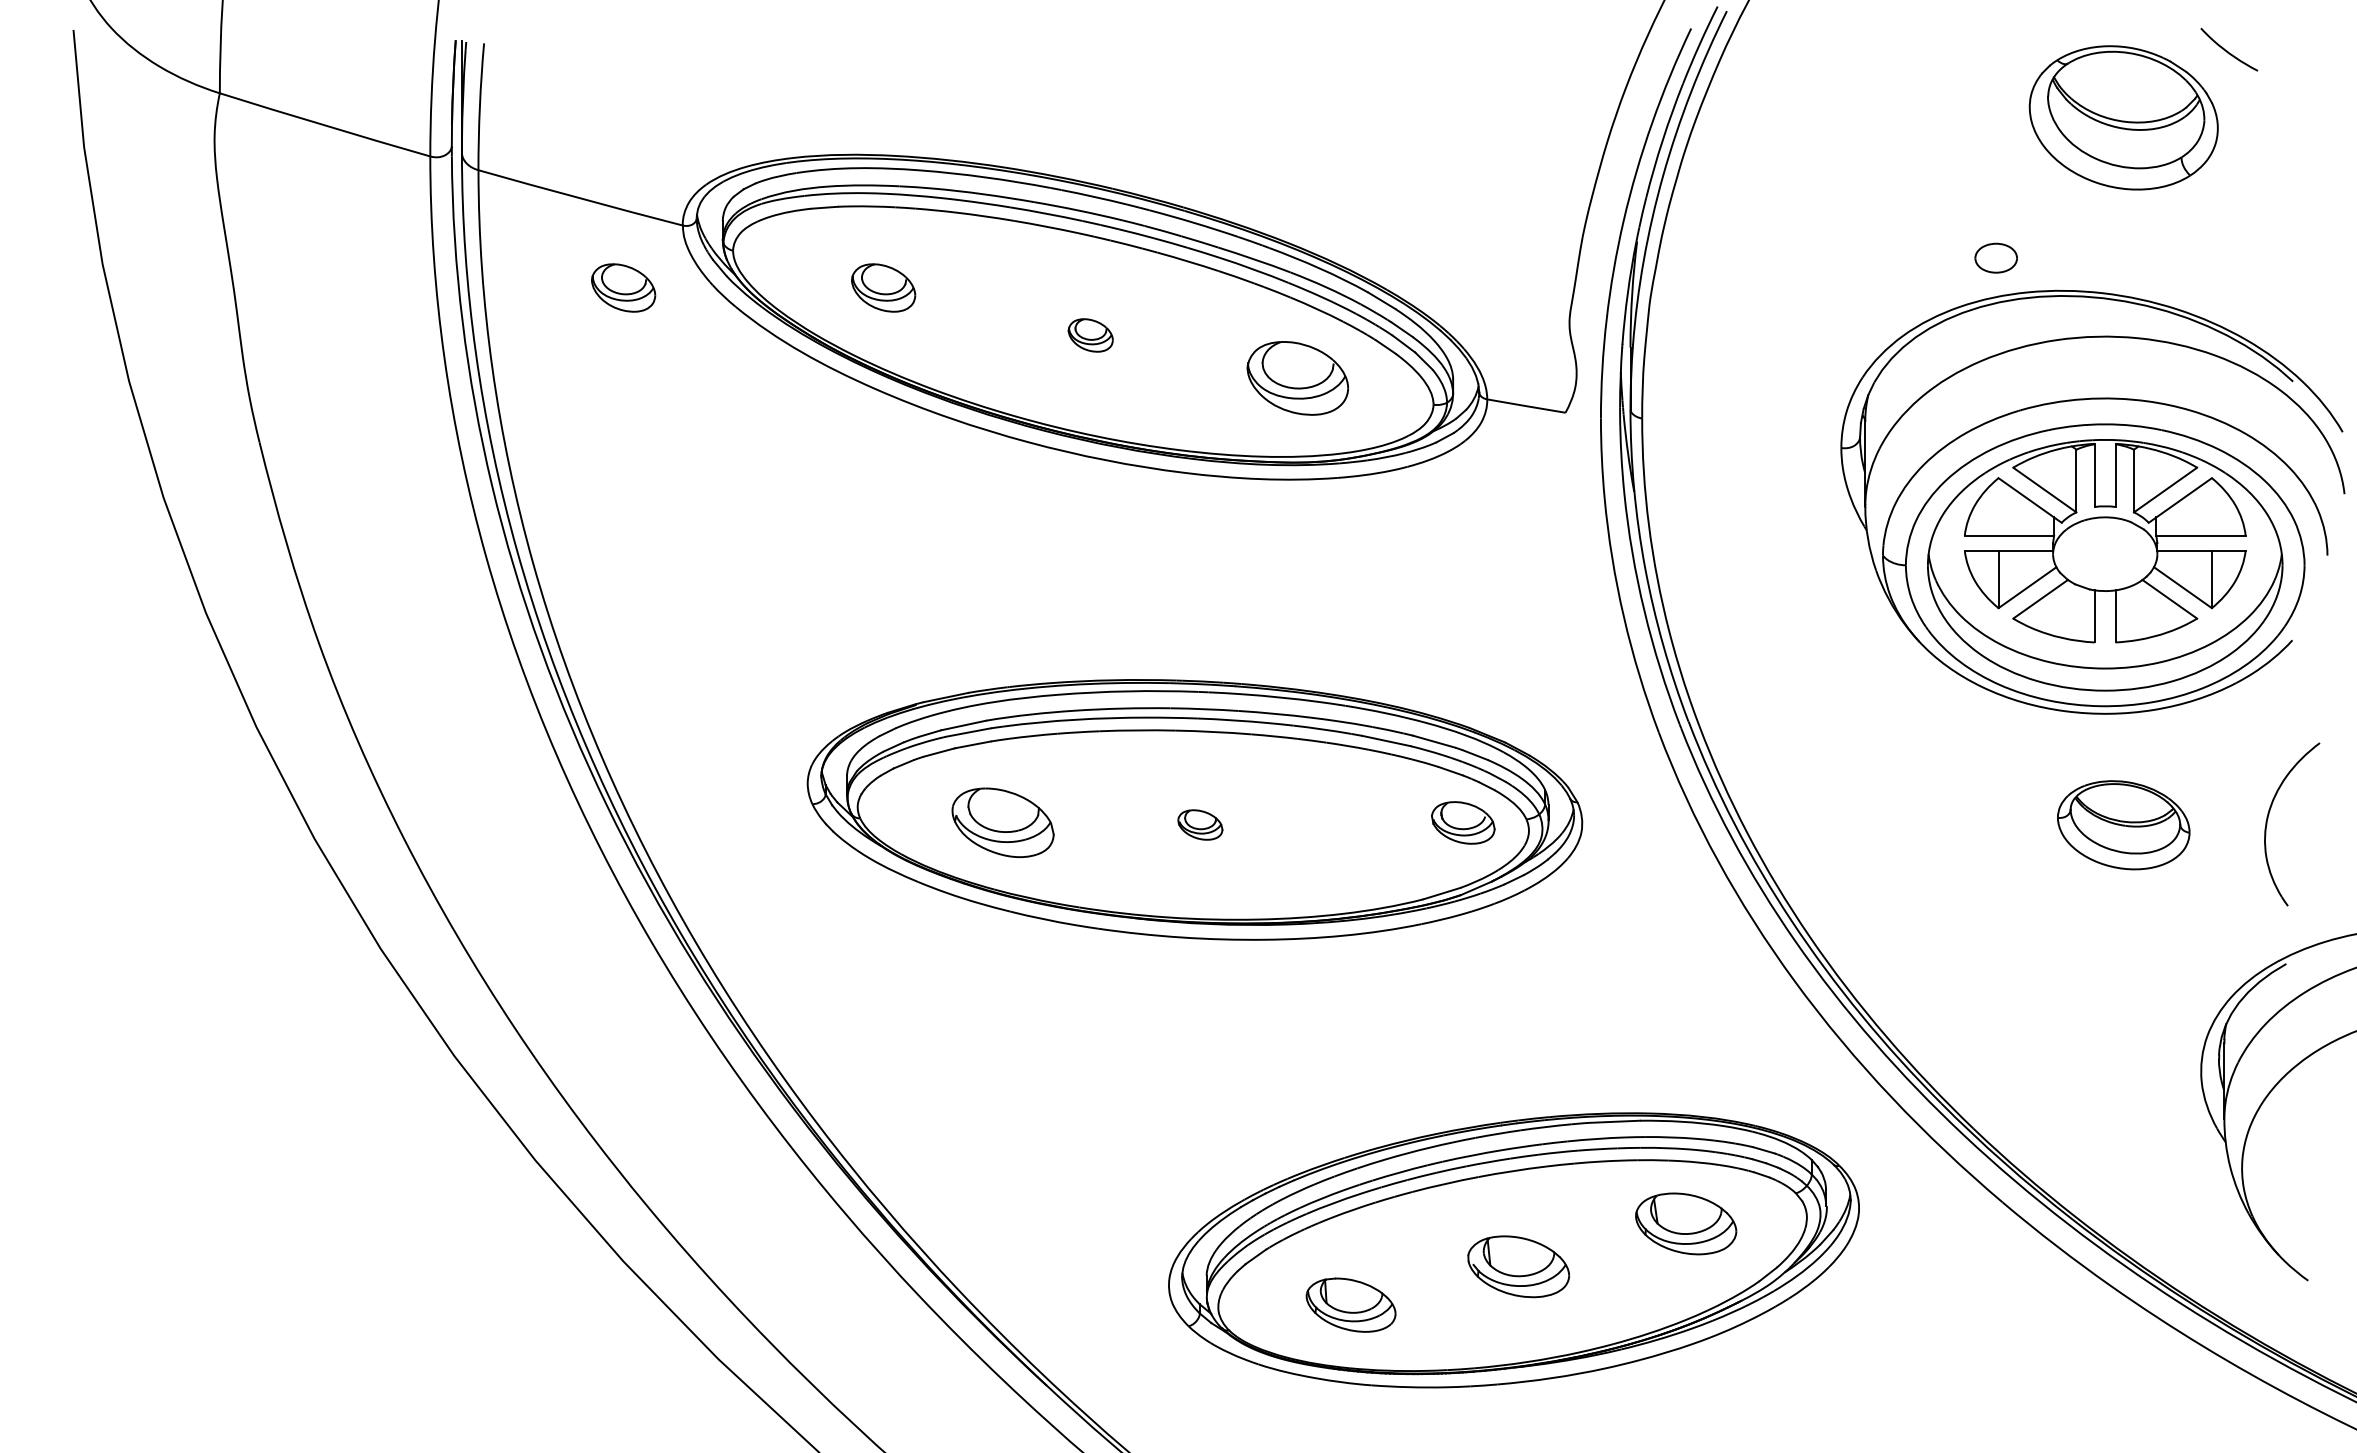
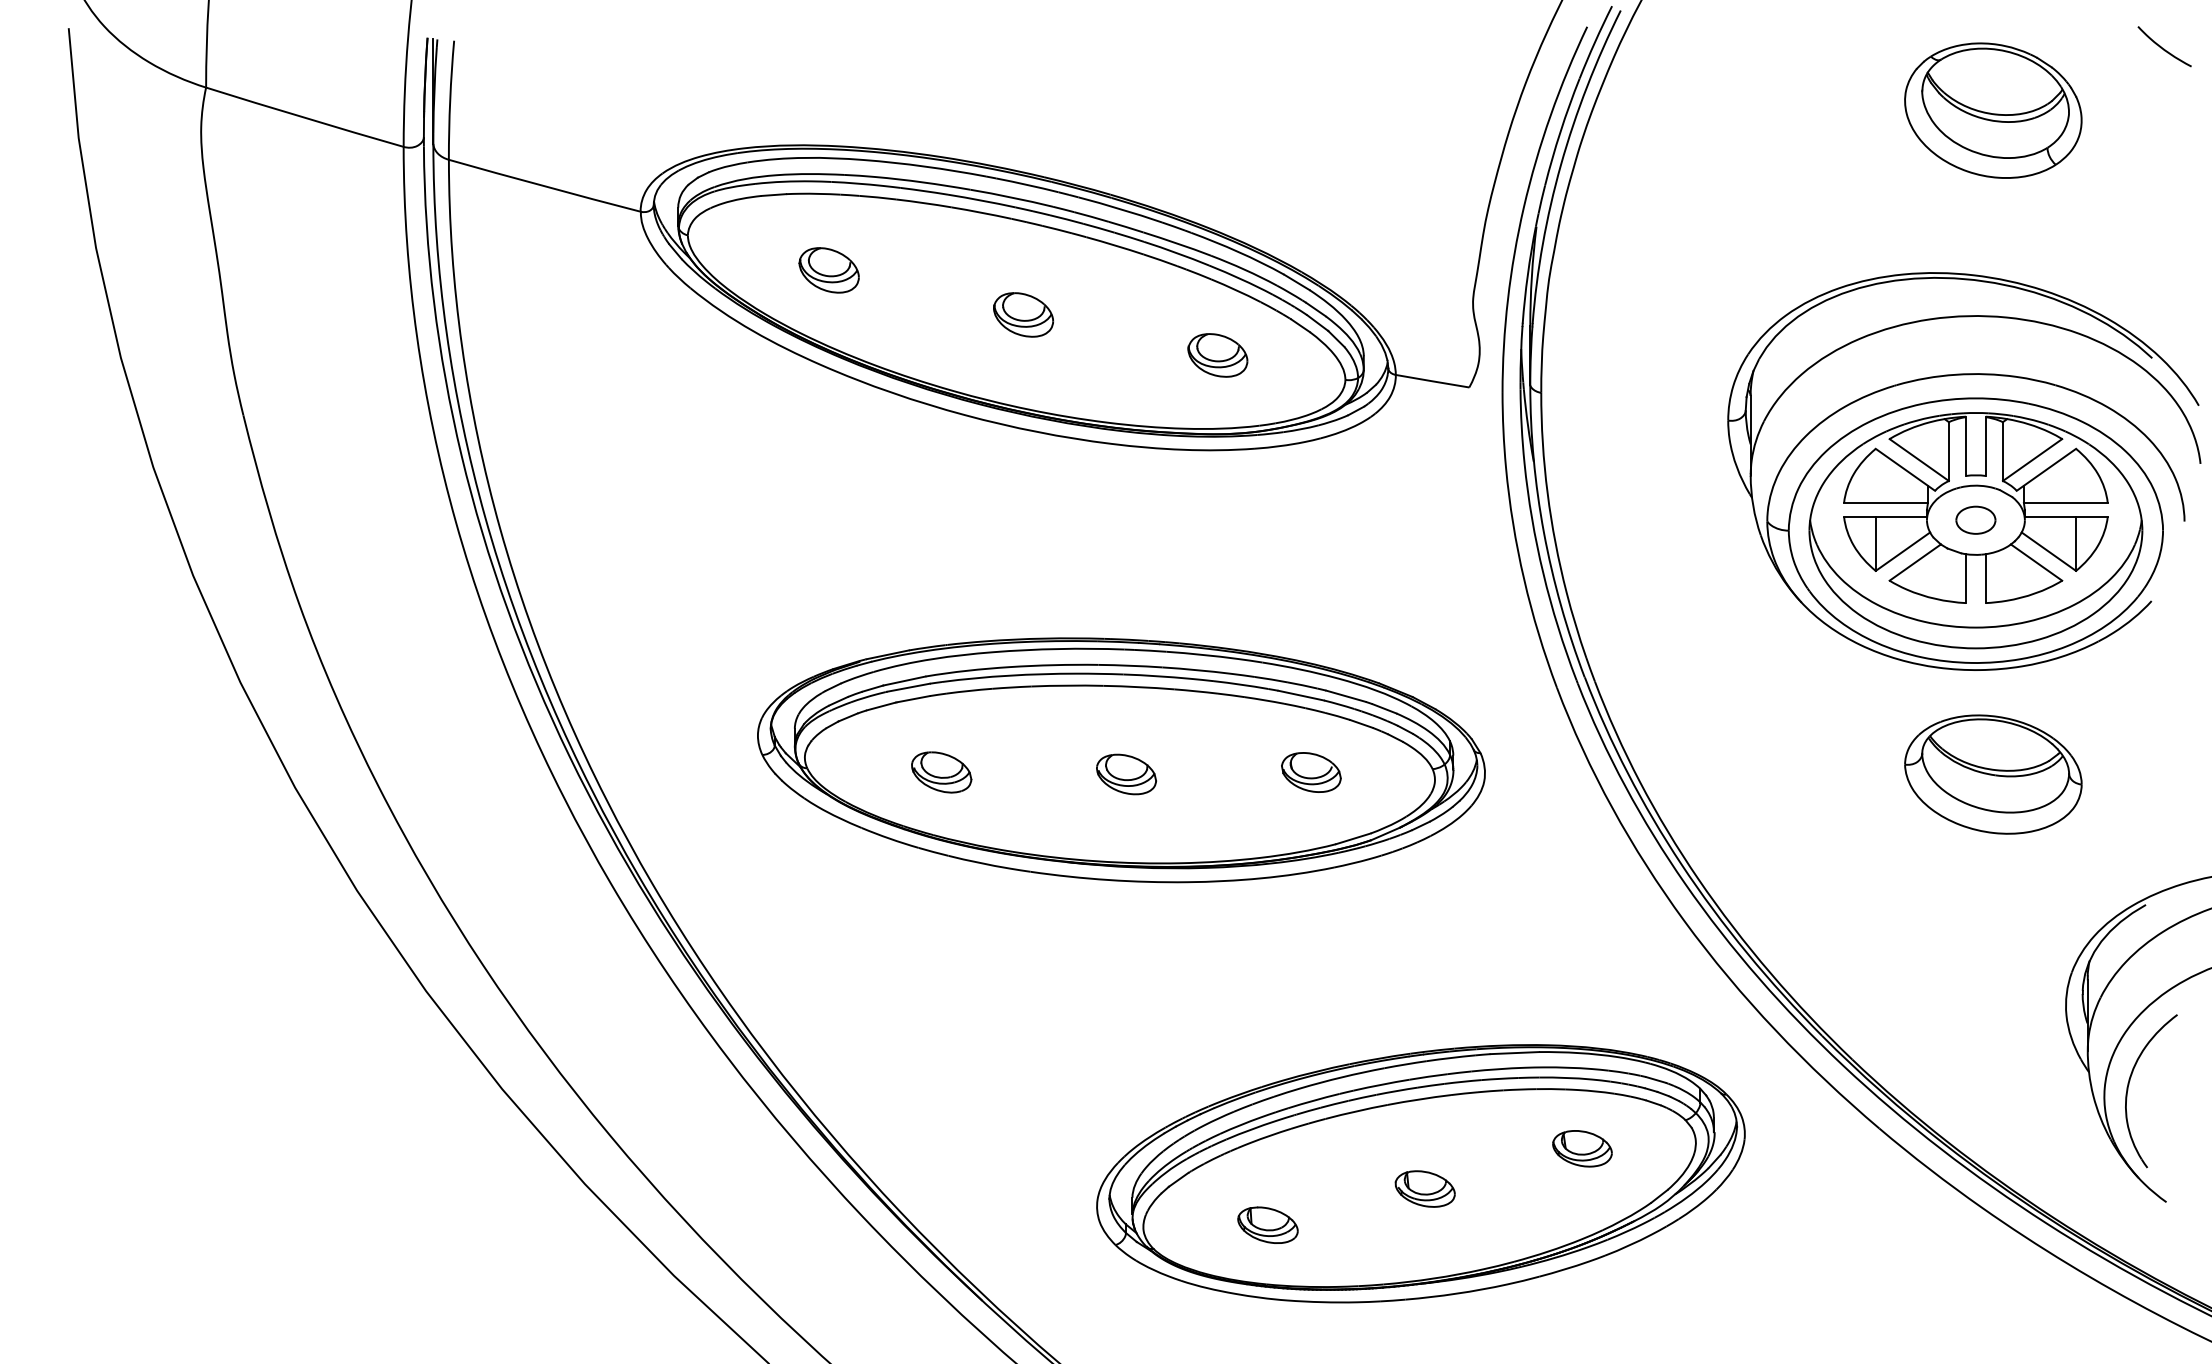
curve: (2227, 50) -> (2162, 47), moved
part: (1995, 257) -> (1975, 519), moved
part: (623, 287) -> (585, 269), removed
part: (1090, 335) -> (1023, 314), size x1.43
part: (1297, 378) -> (1217, 355), size x0.62
part: (2268, 819) -> (2129, 1086), moved
part: (1003, 822) -> (941, 772), size x0.62
part: (1463, 822) -> (1311, 772), moved
part: (1200, 824) -> (1126, 773), size x1.43
part: (2123, 825) -> (1993, 774), size x1.43
part: (1685, 1223) -> (1581, 1148), size x0.62
part: (1518, 1266) -> (1425, 1188), size x0.62
part: (1350, 1305) -> (1267, 1225), size x0.71

